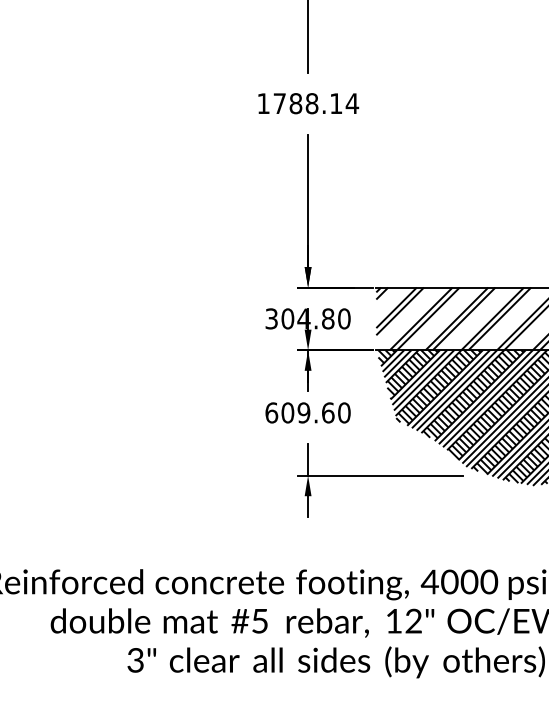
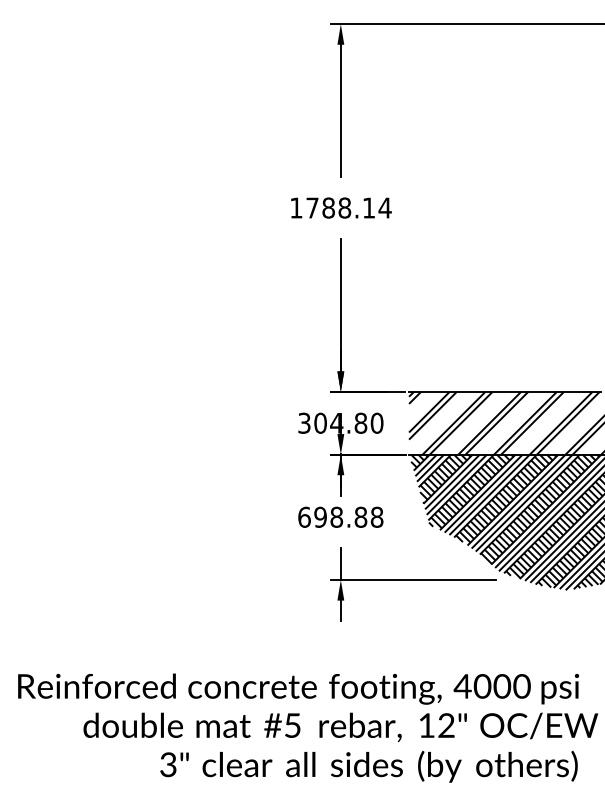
text: (315, 412) -> (348, 516), 609.60 -> 698.88

